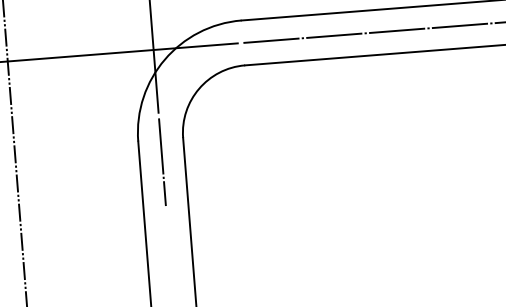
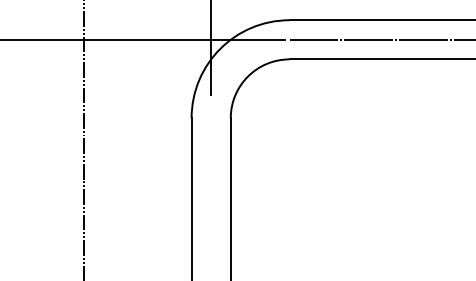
line: (162, 161) -> (211, 137), removed

